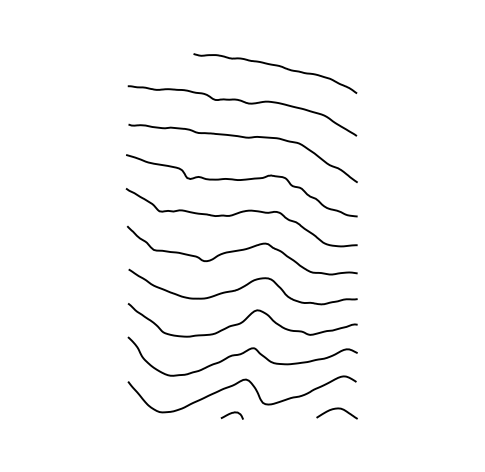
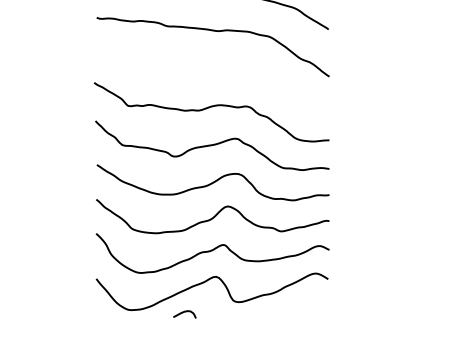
curve: (241, 180) -> (211, 74), removed
curve: (336, 409) -> (307, 307), removed
curve: (231, 414) -> (184, 313), moved

